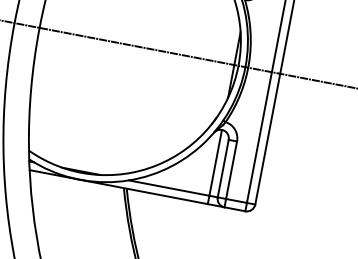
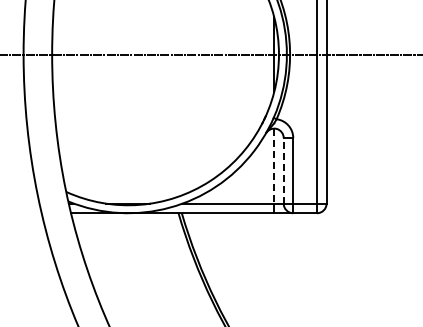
line: (215, 163) -> (274, 166), solid -> dashed
line: (223, 168) -> (283, 170), solid -> dashed

